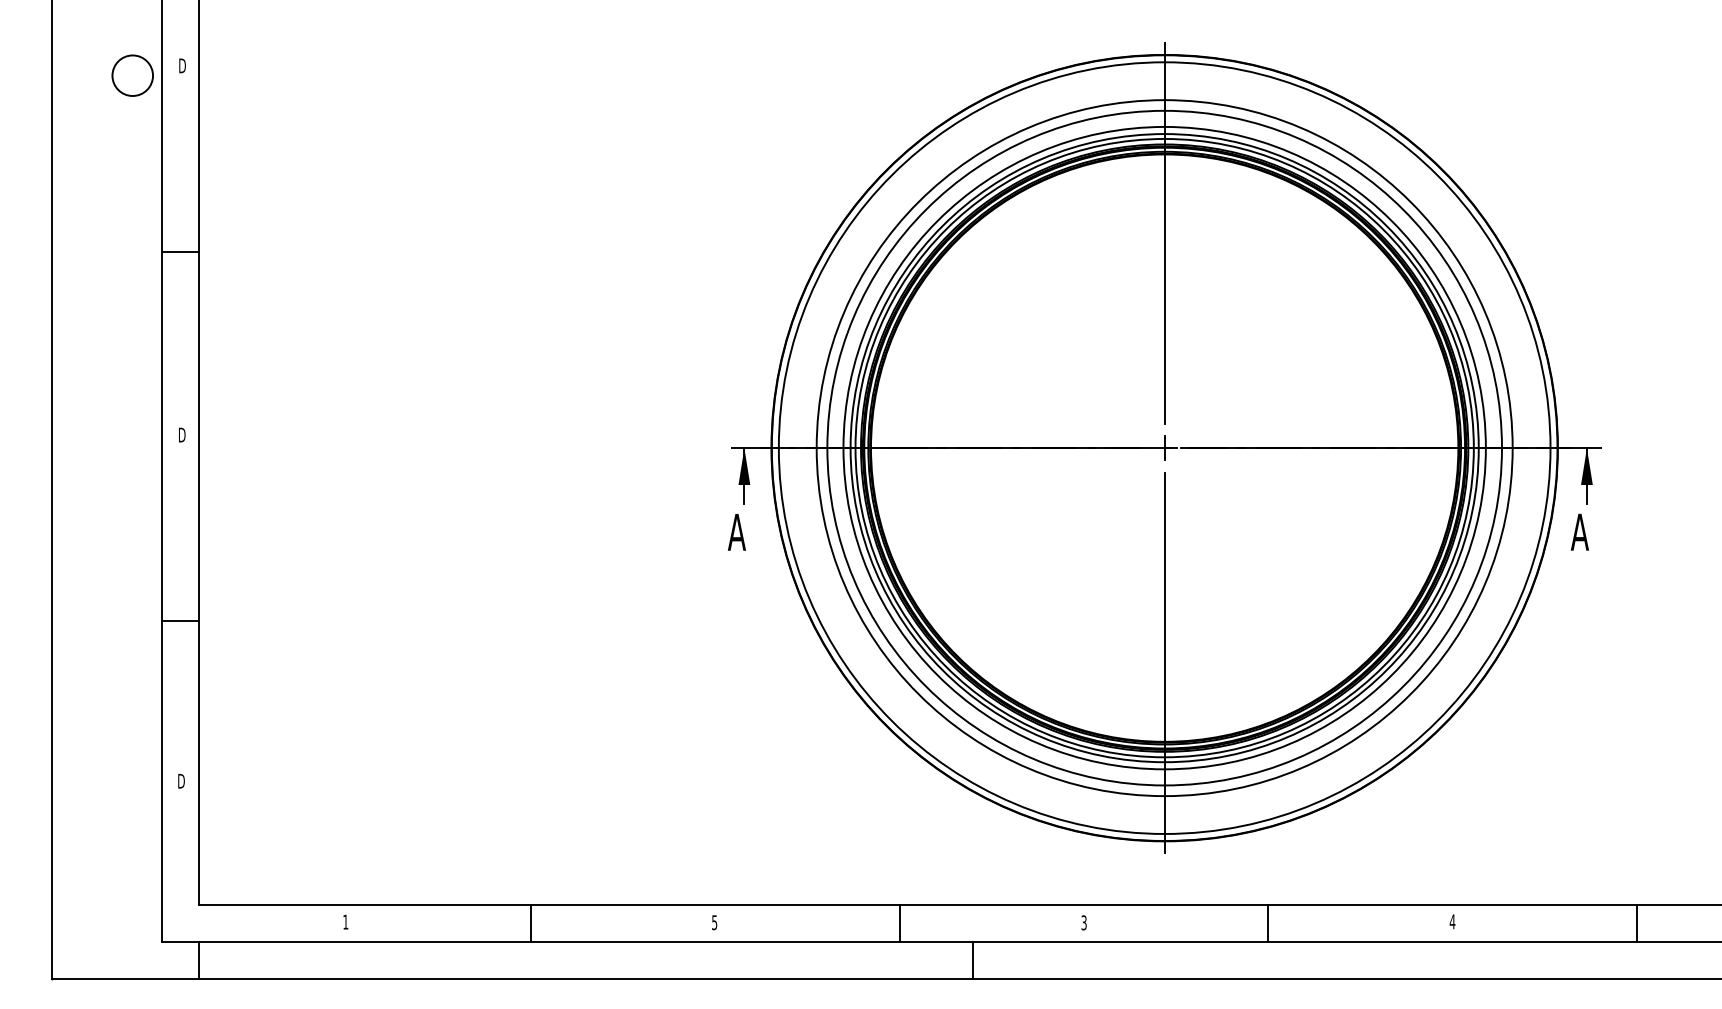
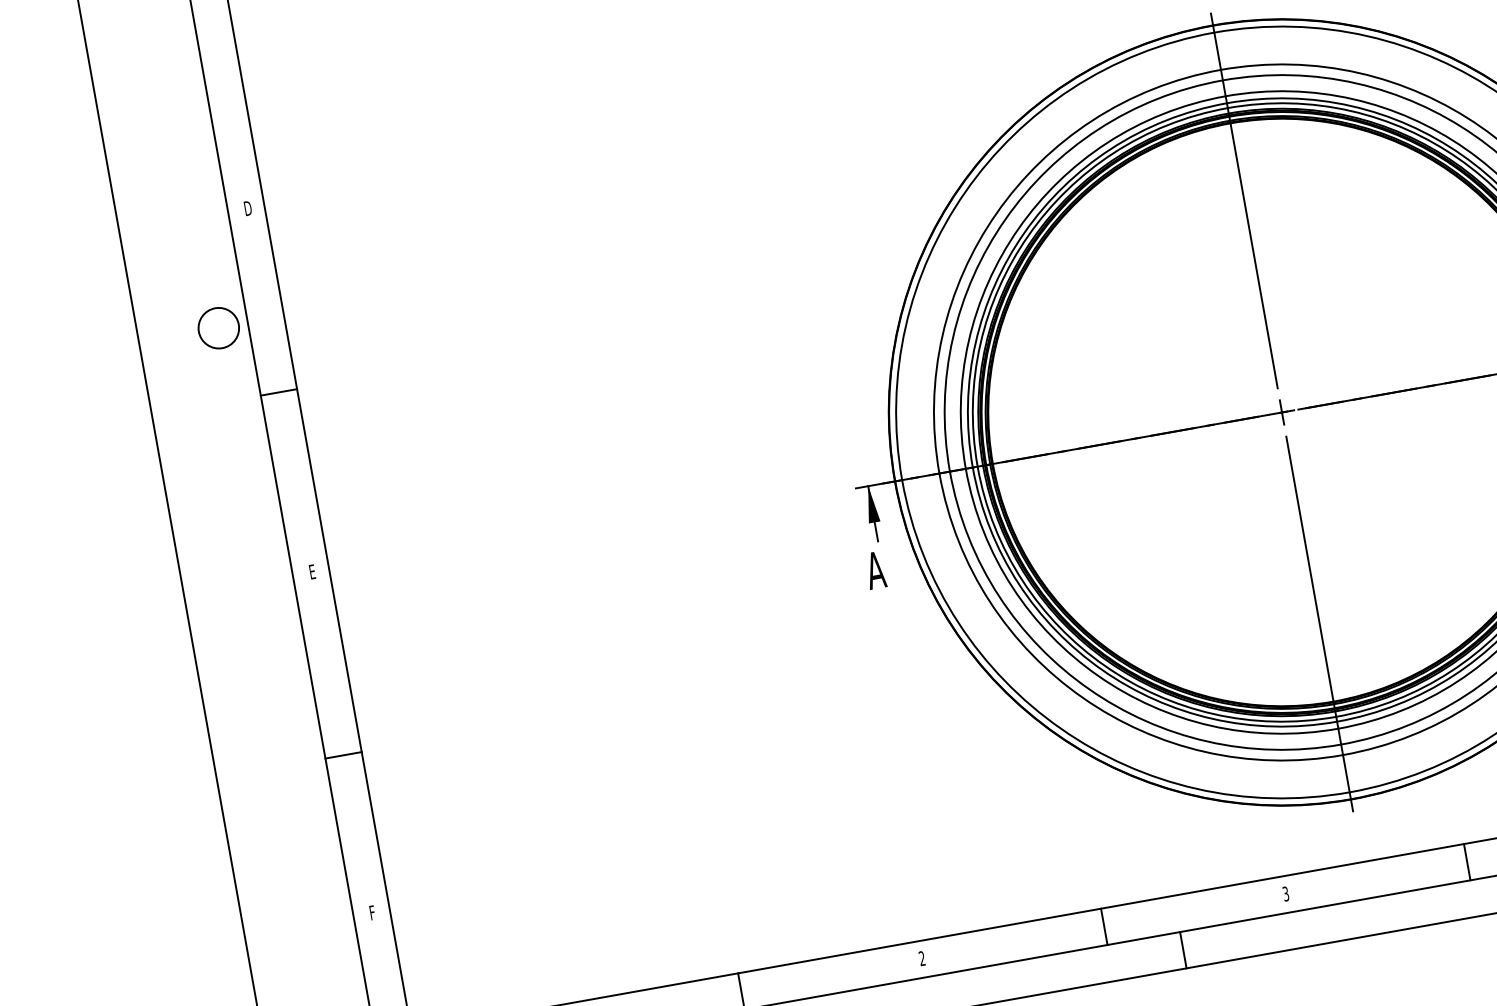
circle: (132, 75) -> (218, 328), moved
text: (182, 434) -> (312, 571), D -> E
text: (181, 780) -> (372, 912), D -> F
text: (714, 922) -> (922, 958), 5 -> 2

